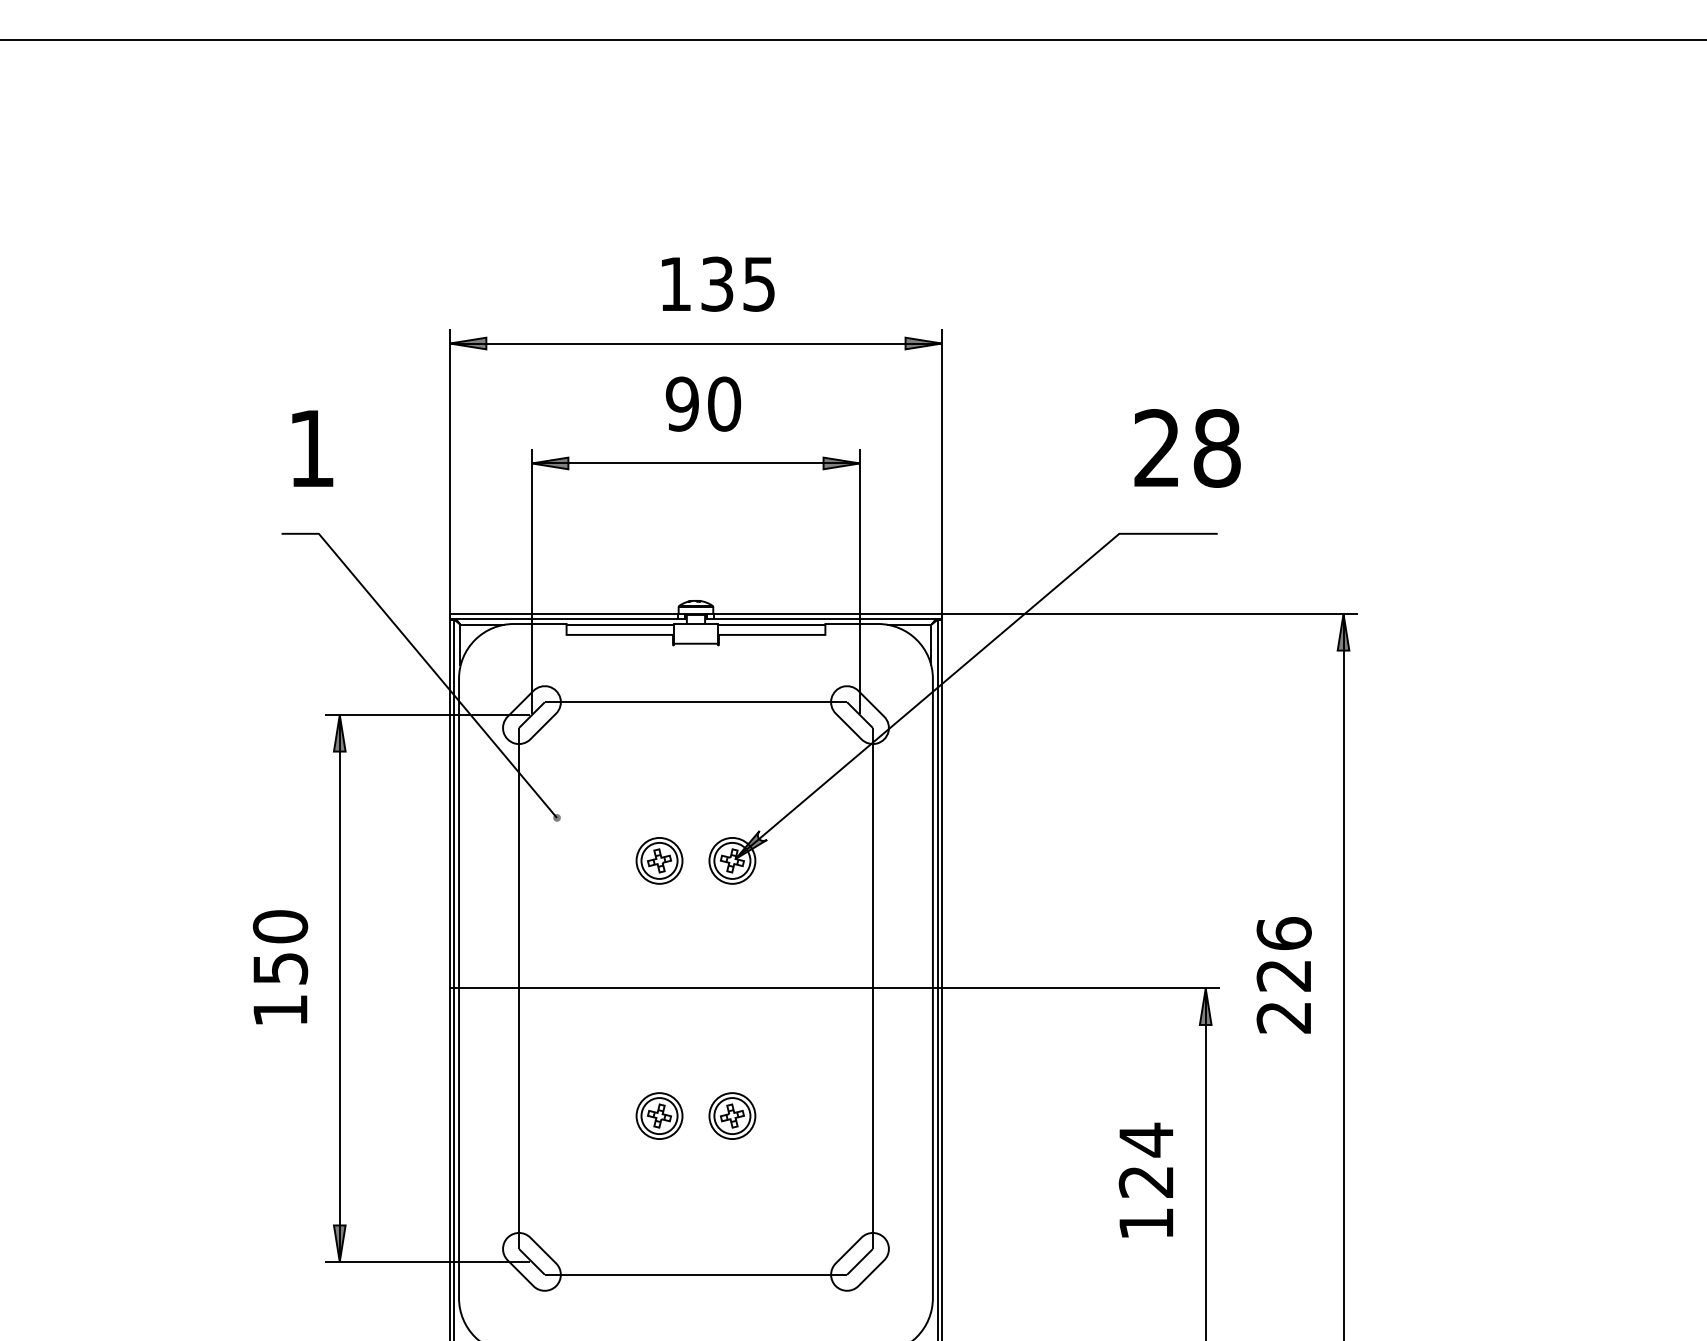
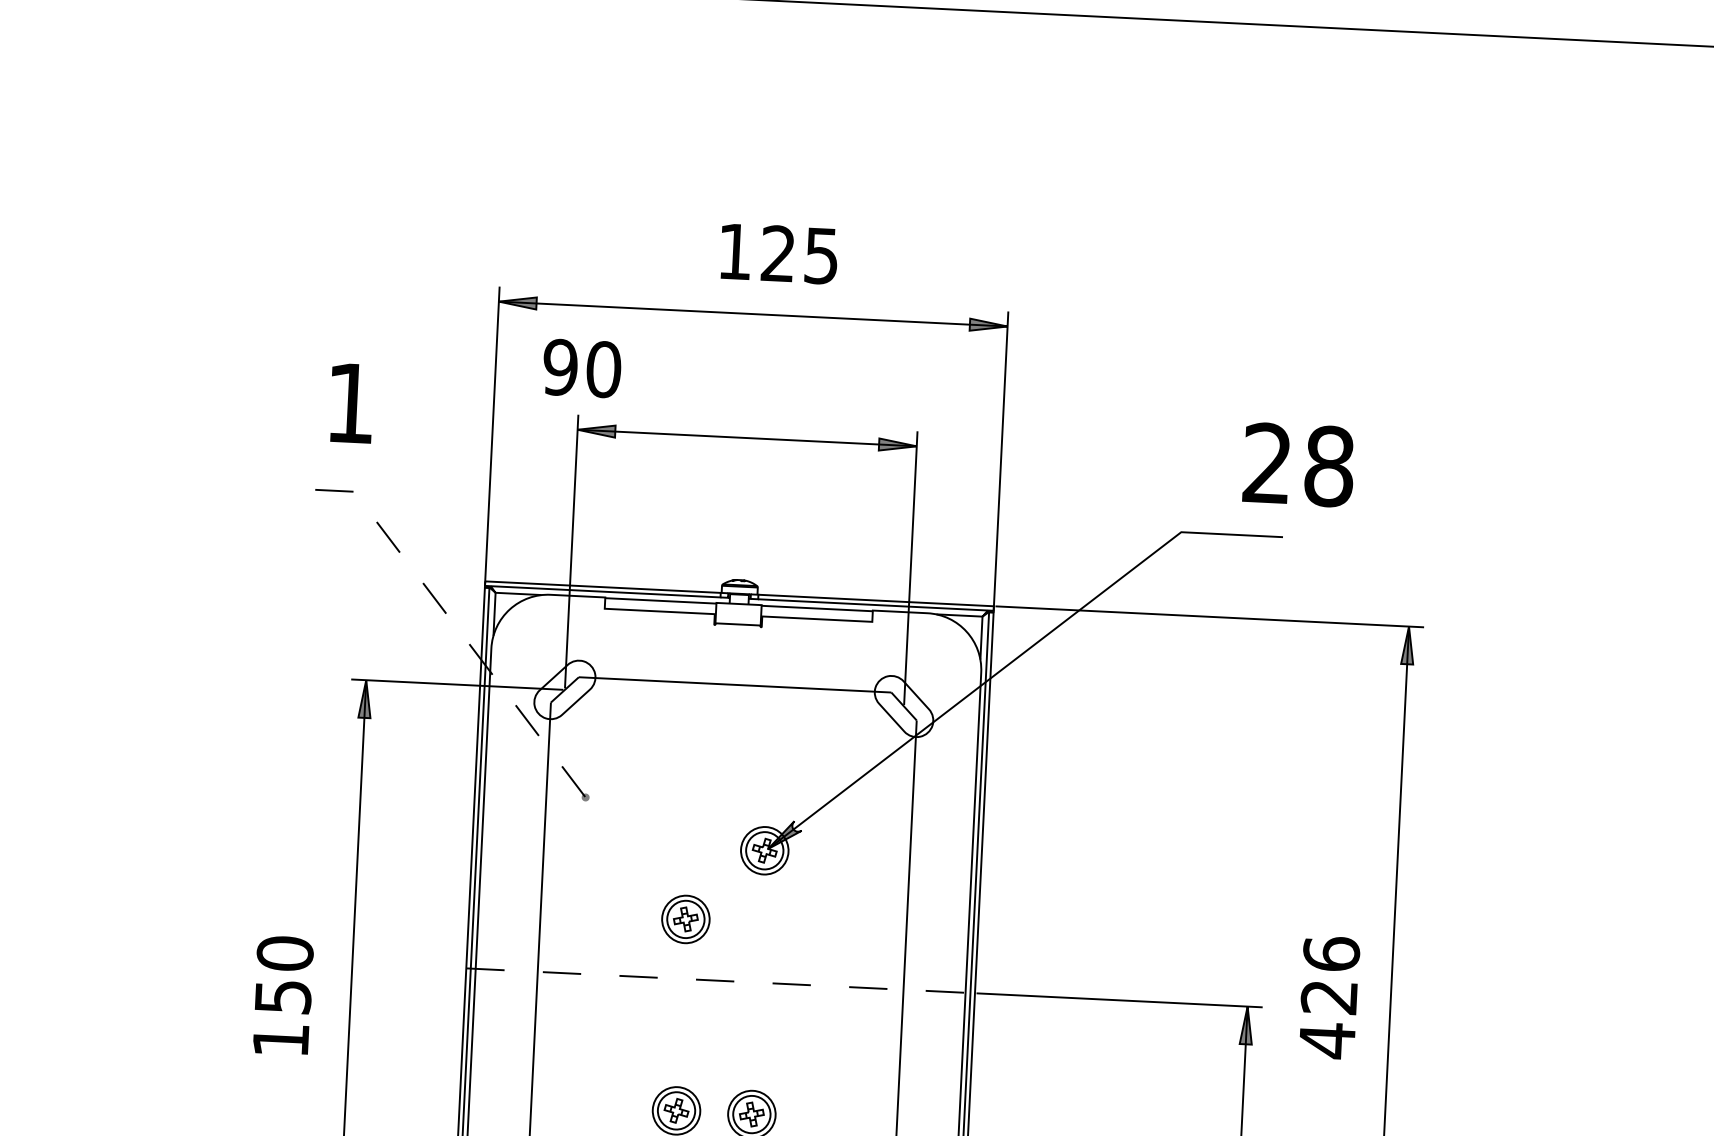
text: (717, 283) -> (778, 253), 135 -> 125
text: (702, 403) -> (581, 367), moved
text: (1187, 448) -> (1298, 465), moved
line: (425, 660) -> (457, 628), solid -> dashed
part: (659, 860) -> (685, 919), moved
text: (280, 967) -> (283, 995), moved
line: (696, 988) -> (721, 980), solid -> dashed
text: (1283, 1017) -> (1326, 1040), 226 -> 426

